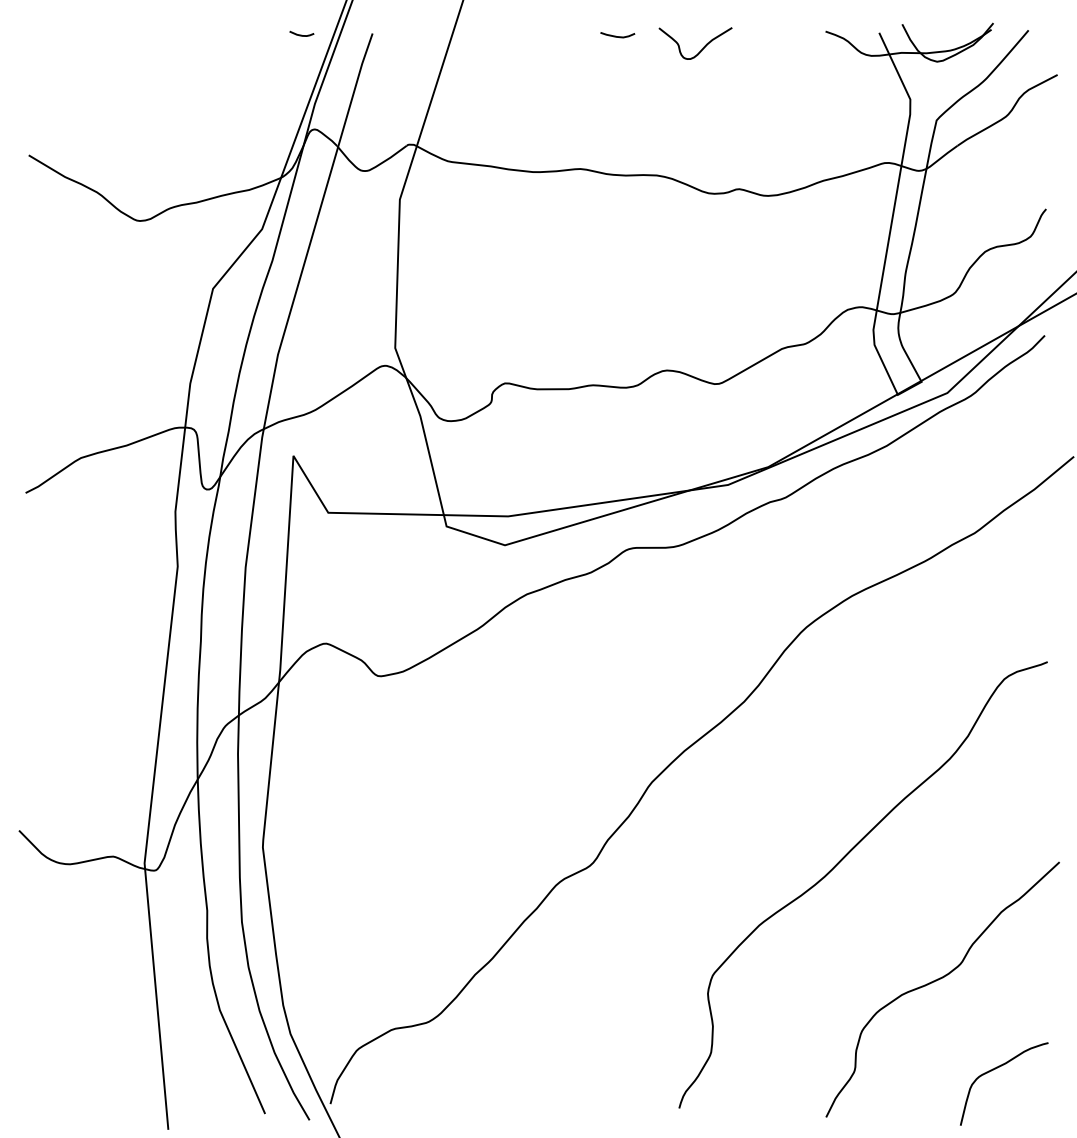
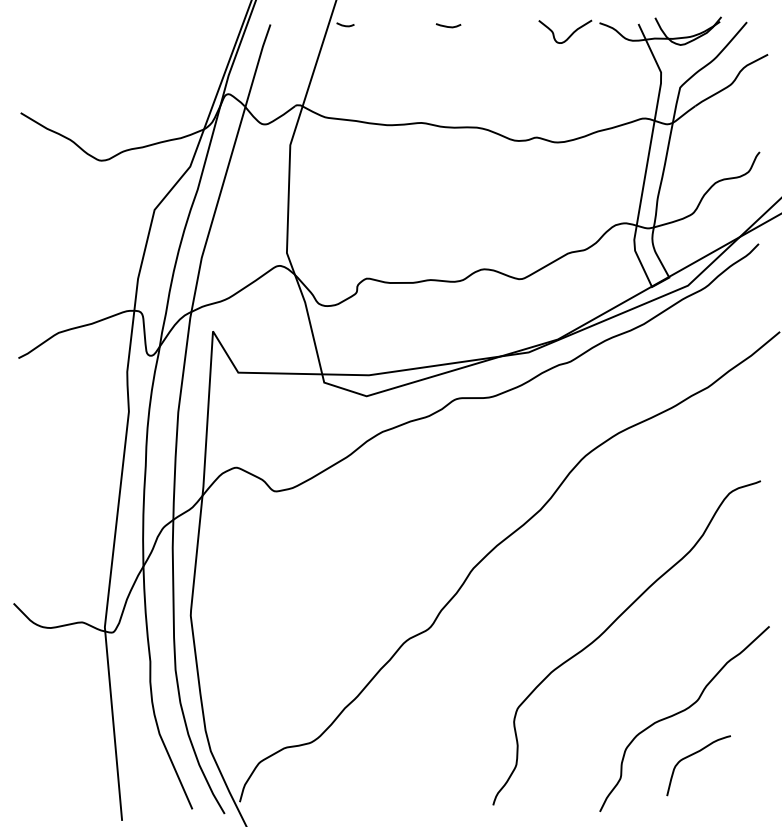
curve: (301, 34) -> (345, 25), moved
curve: (701, 49) -> (569, 36), moved
curve: (997, 1068) -> (693, 754), moved

